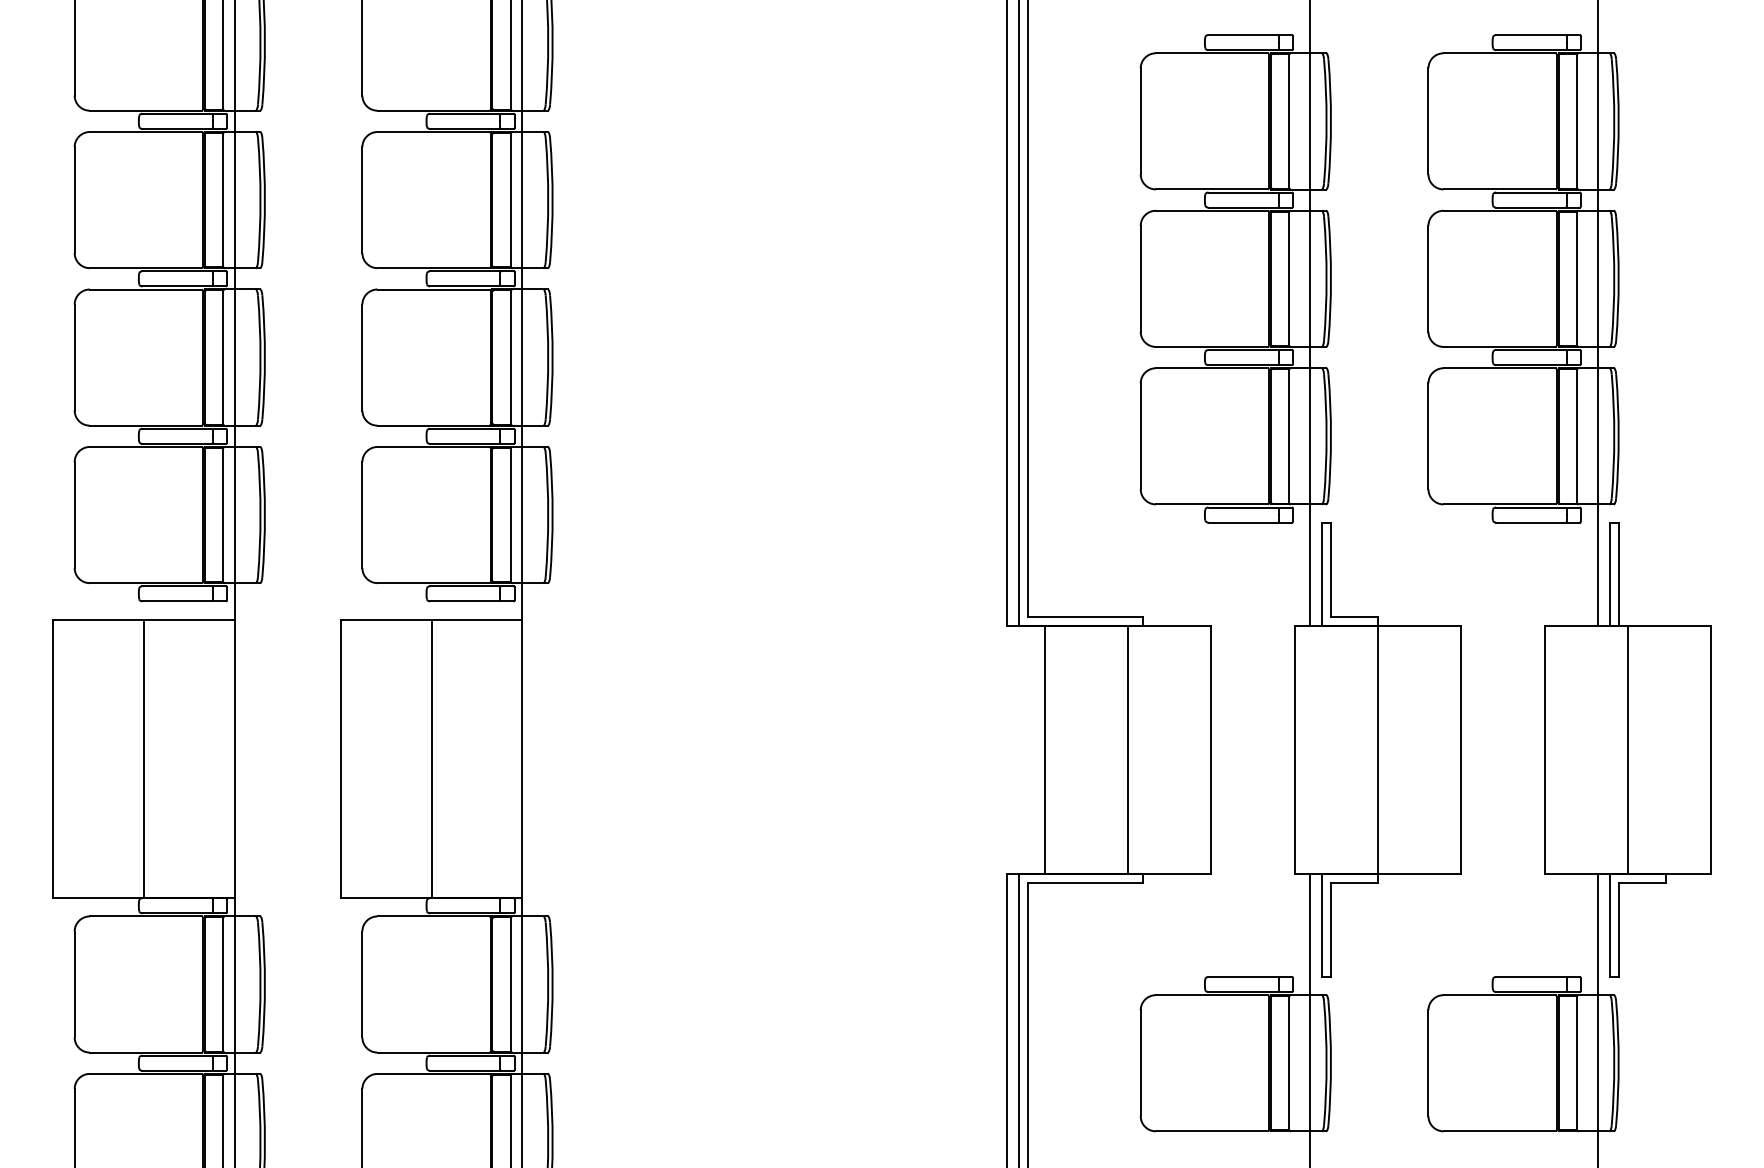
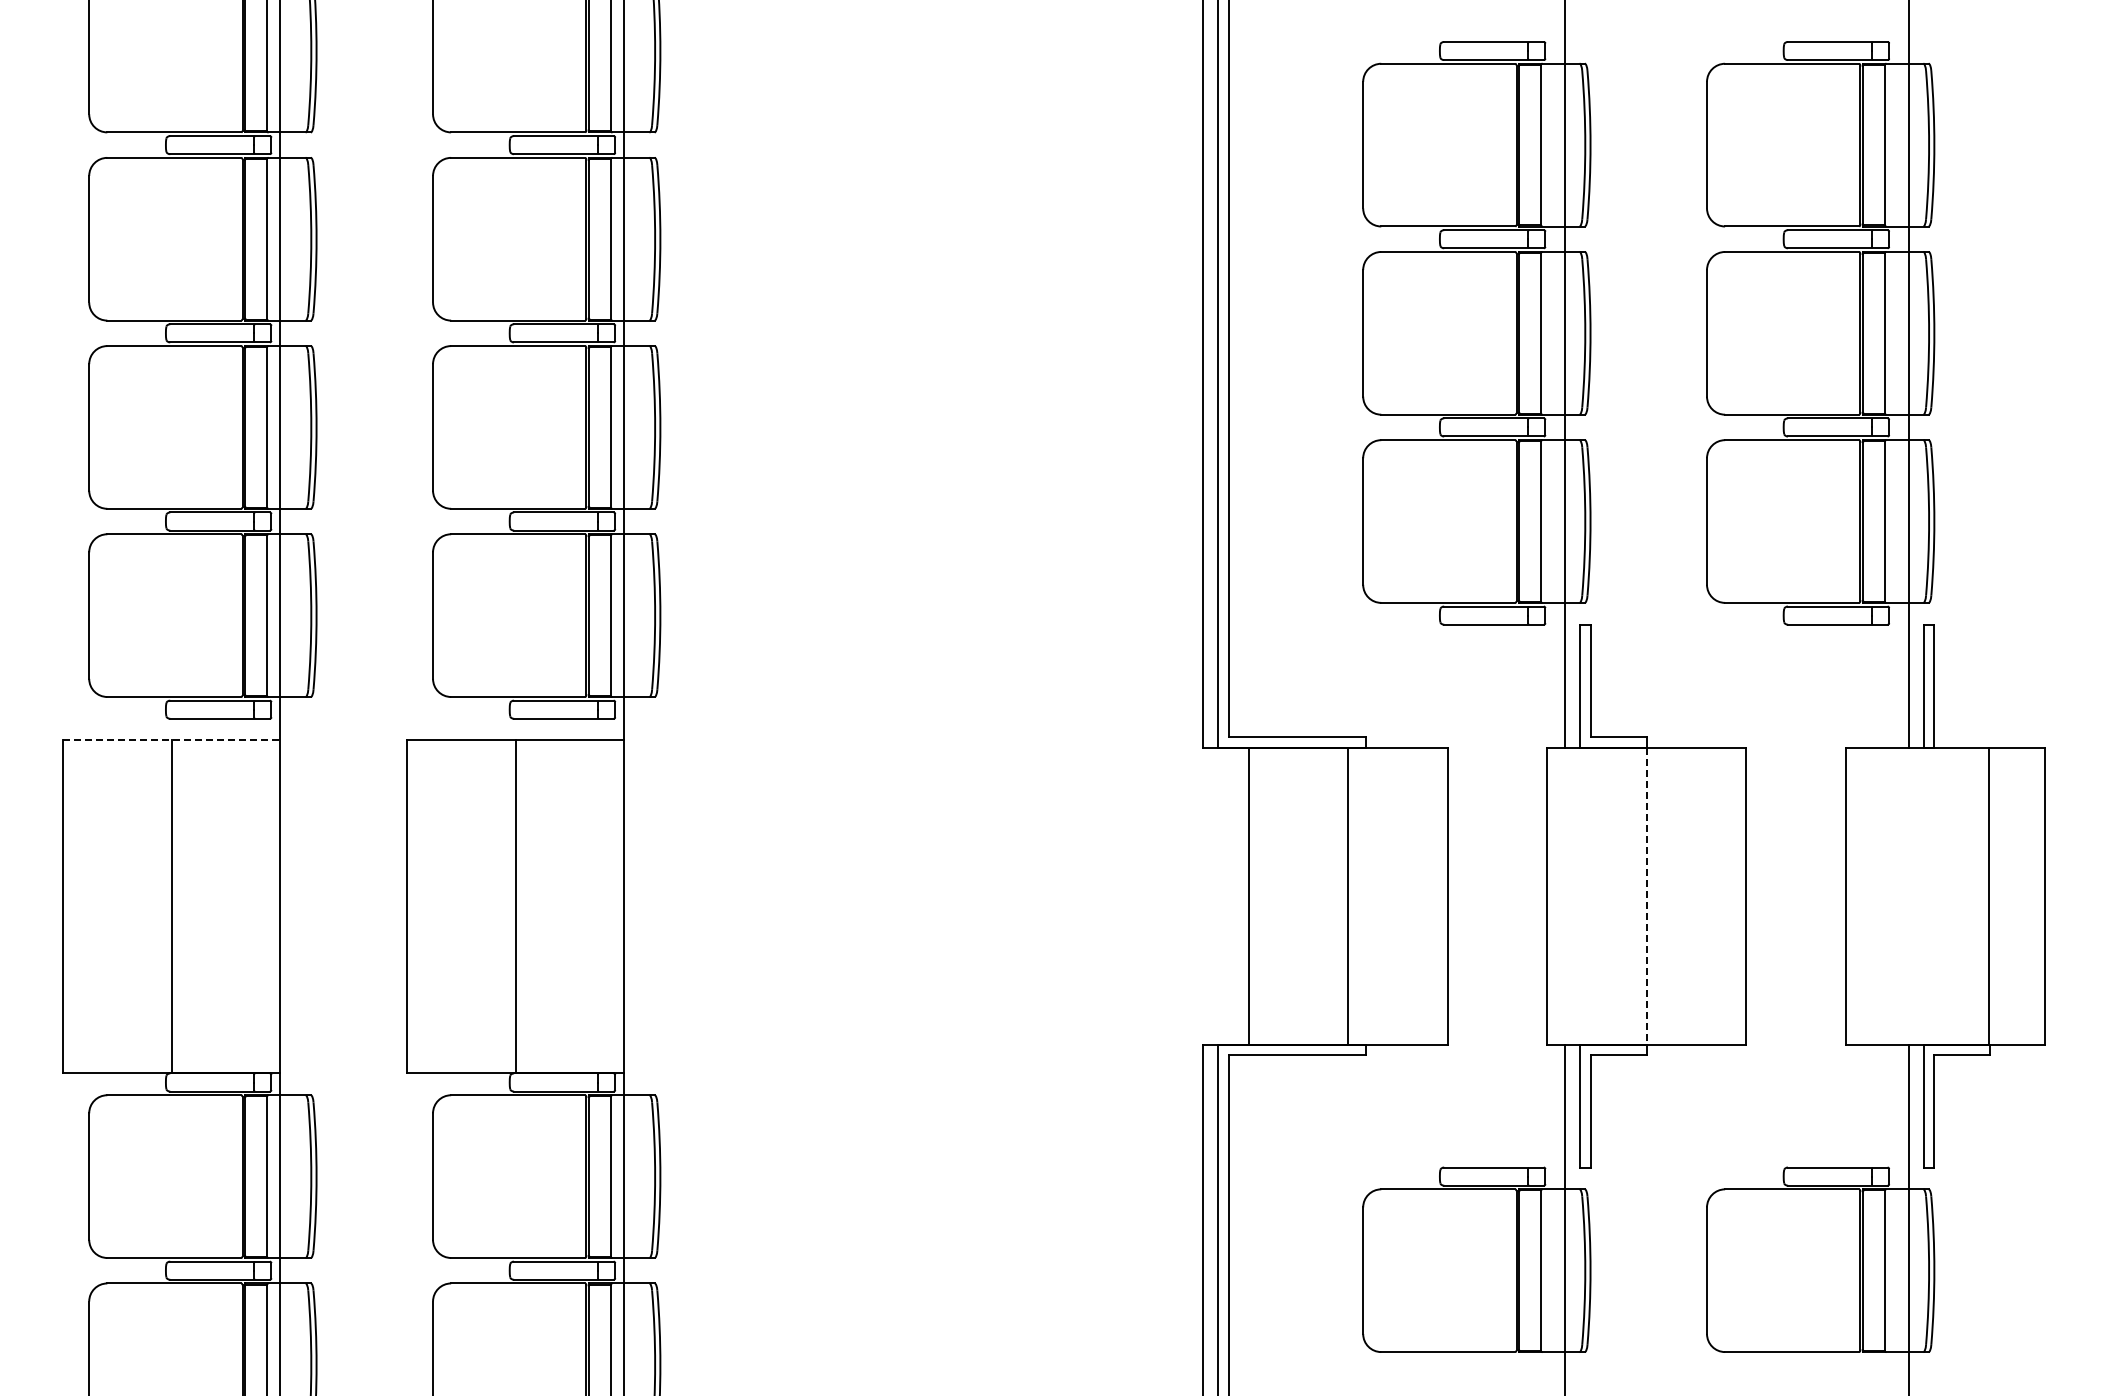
line: (143, 619) -> (171, 740), solid -> dashed
line: (1628, 749) -> (1989, 895), moved
line: (1377, 750) -> (1646, 896), solid -> dashed

